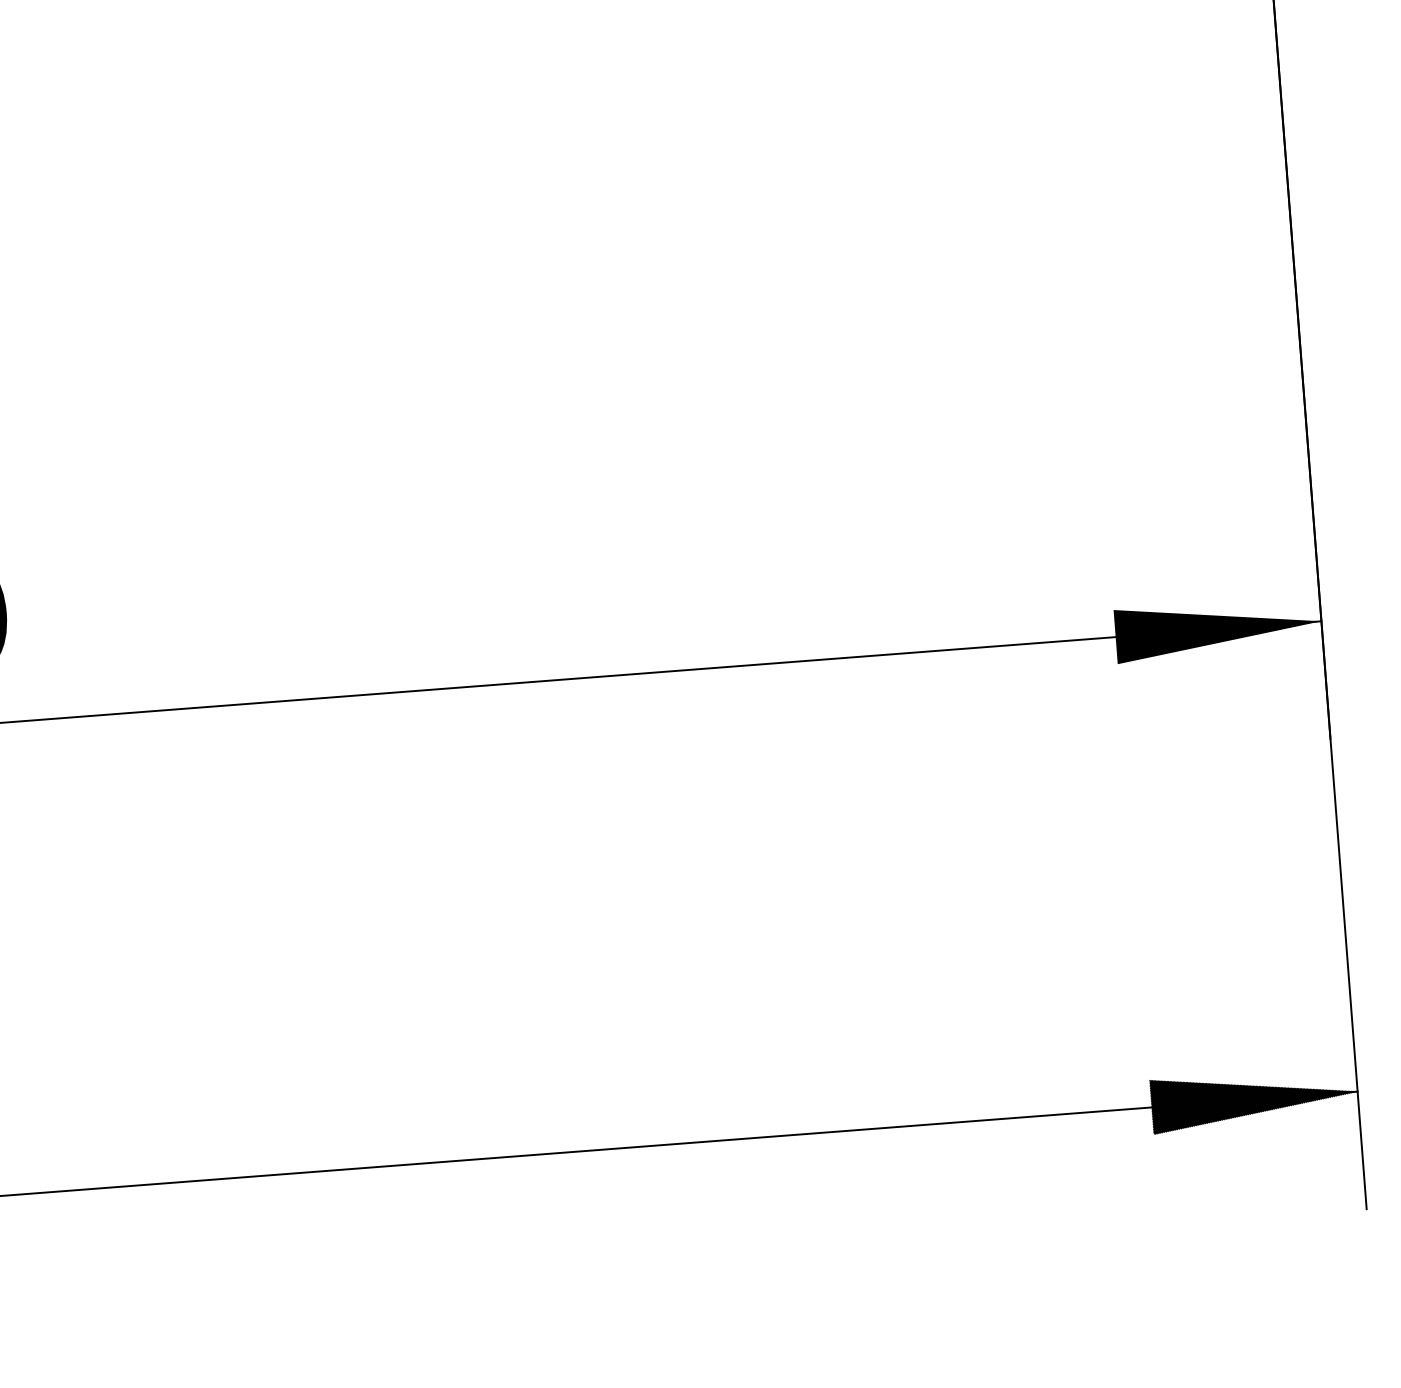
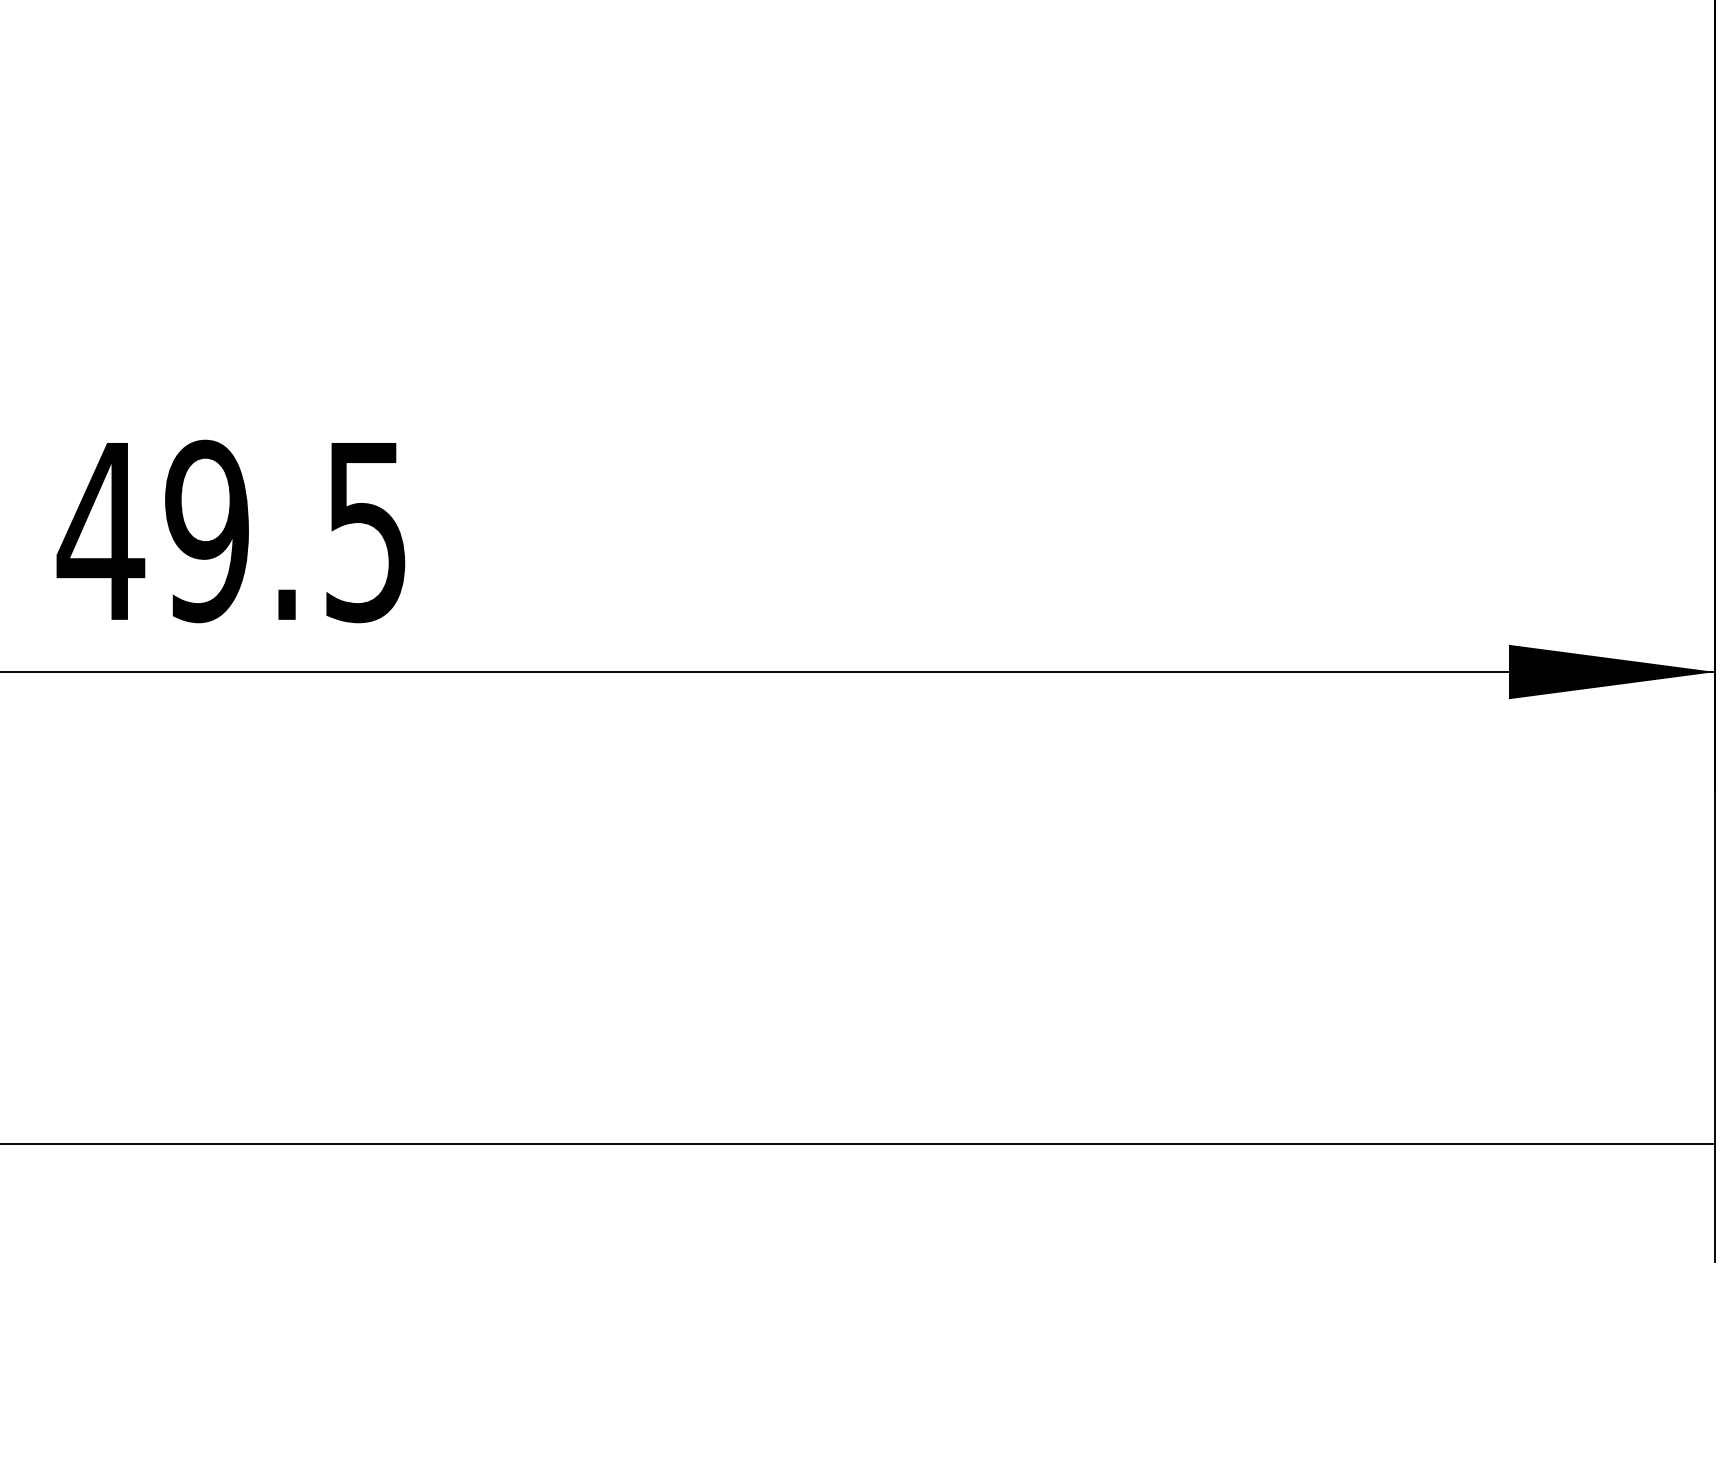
hatch: (1254, 1099) -> (1611, 1143), removed

